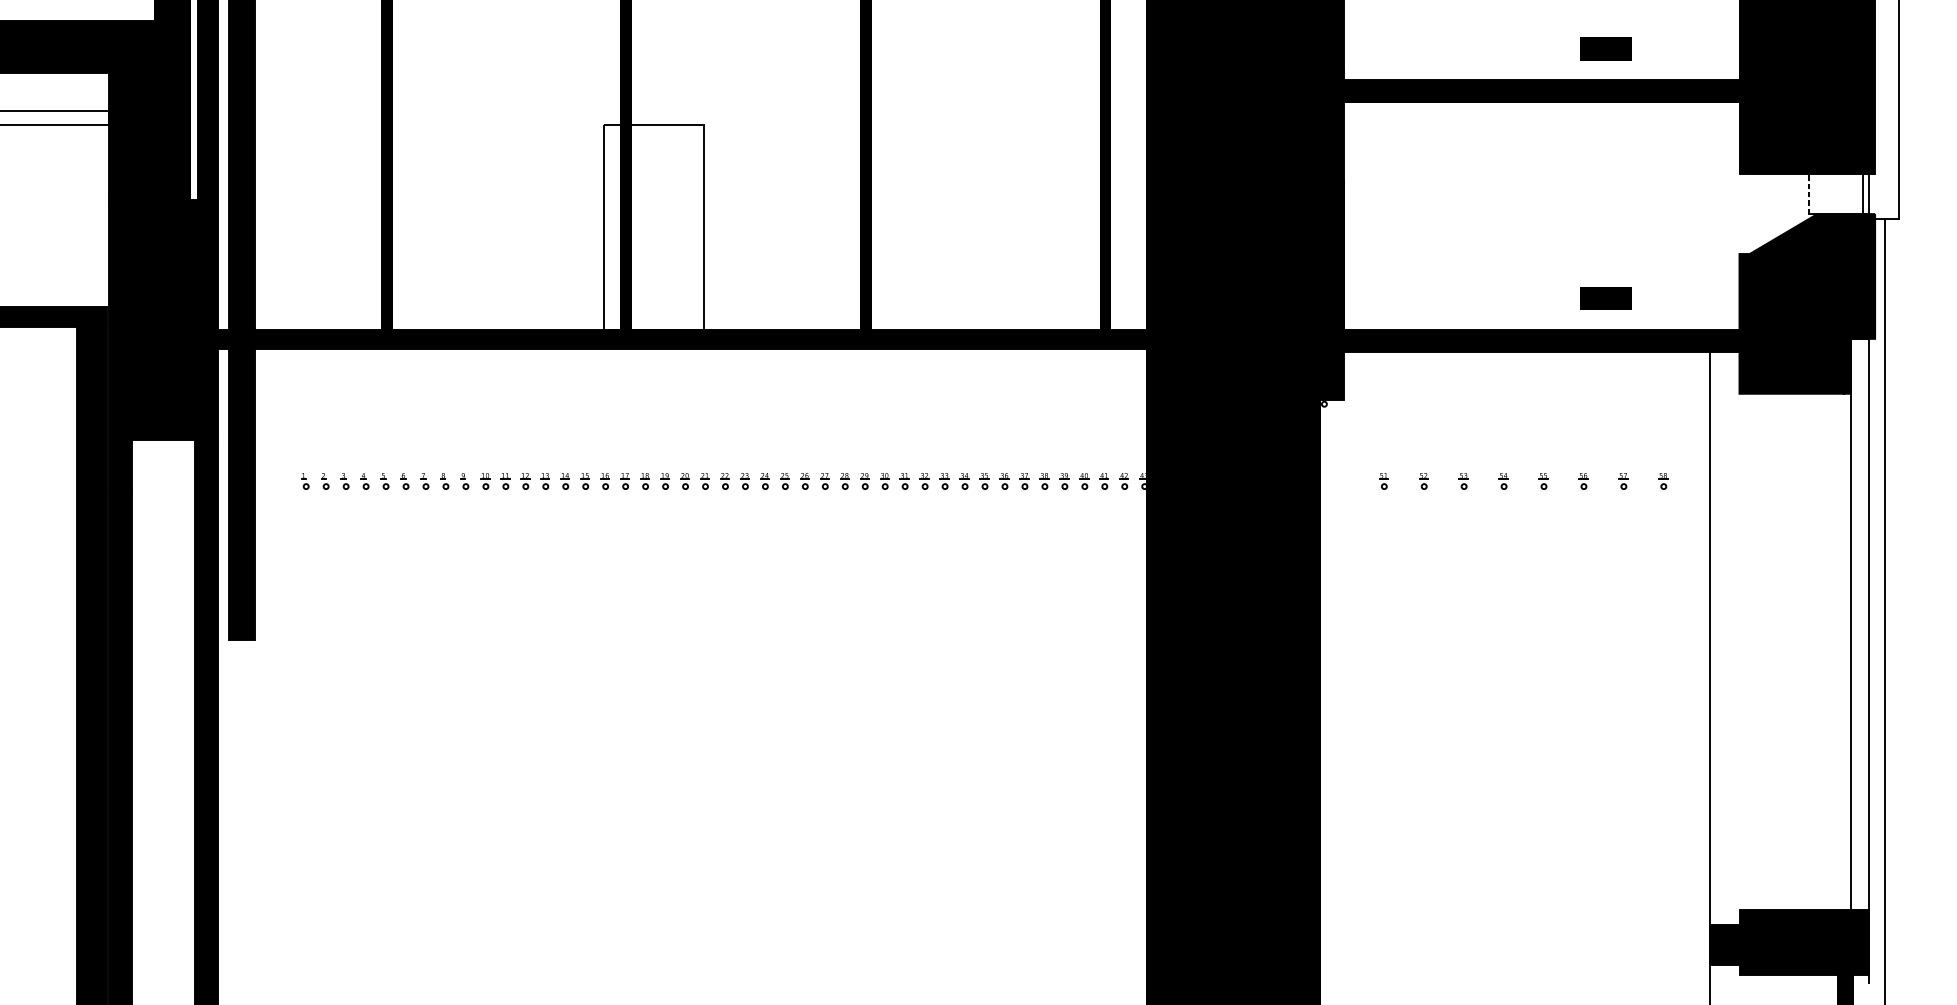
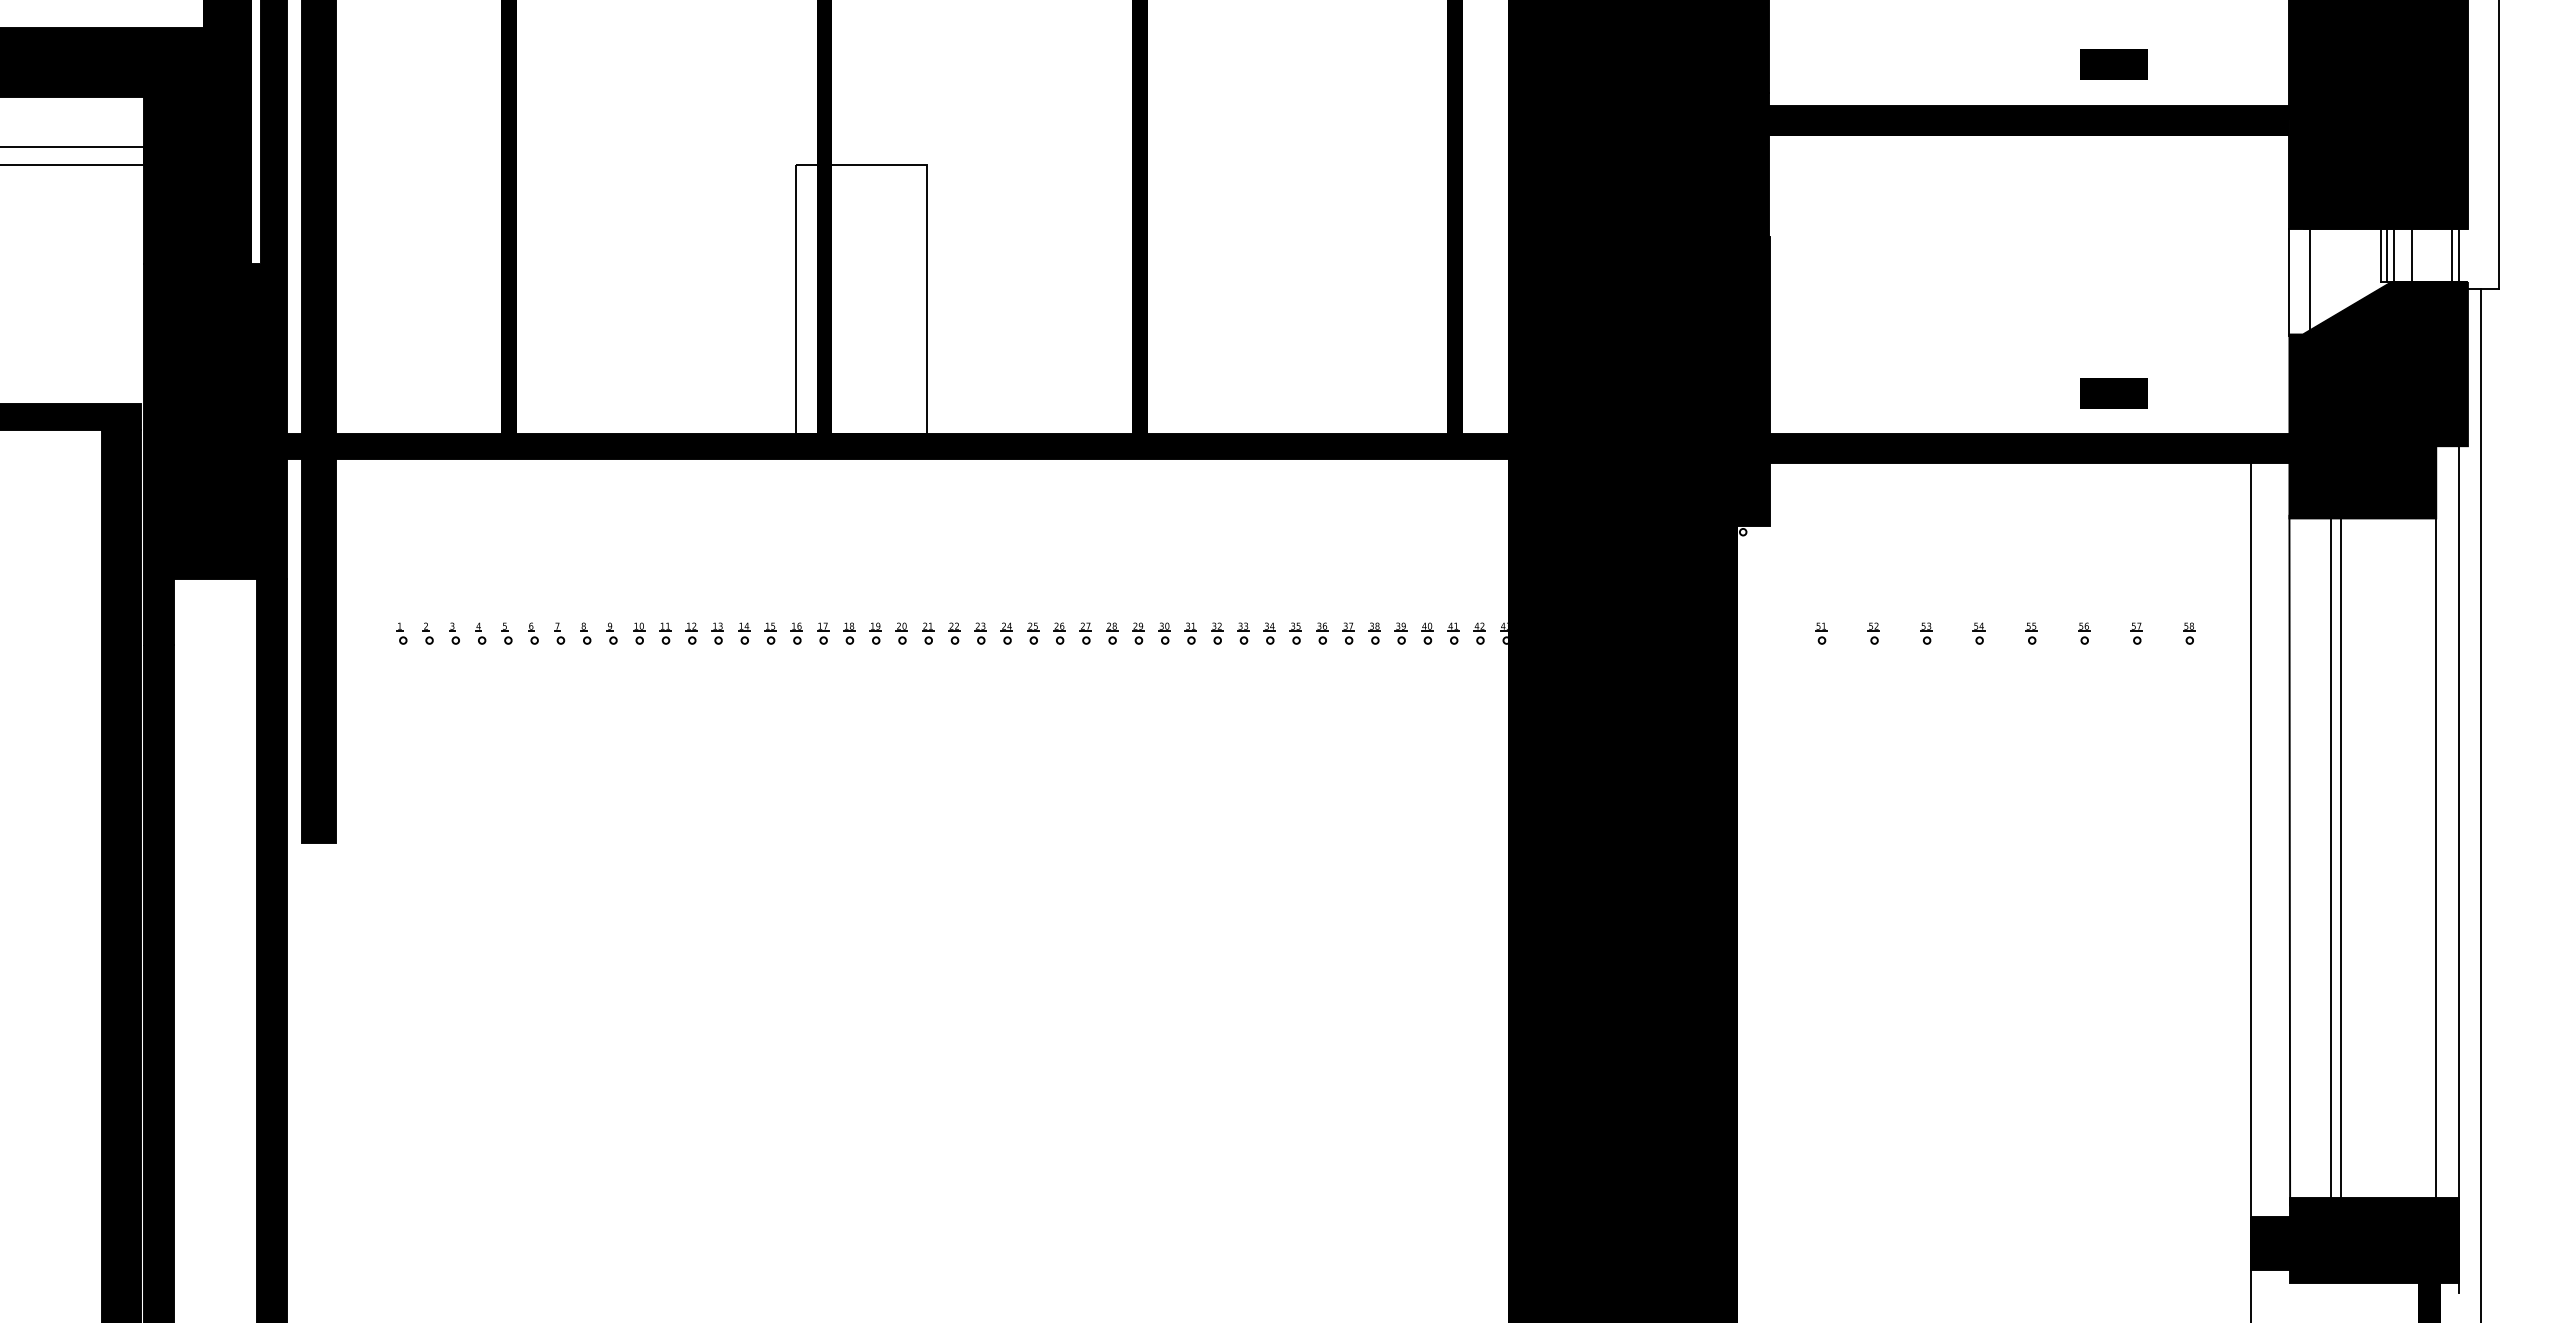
line: (1808, 193) -> (2380, 255), dashed -> solid
line: (1814, 193) -> (2387, 255), added
line: (1819, 193) -> (2394, 255), added
line: (1833, 193) -> (2412, 255), added
line: (1755, 213) -> (2310, 281), added
line: (1739, 214) -> (2289, 282), added
line: (1739, 653) -> (2289, 860), added
line: (1770, 655) -> (2330, 863), added
line: (1779, 655) -> (2341, 863), added

